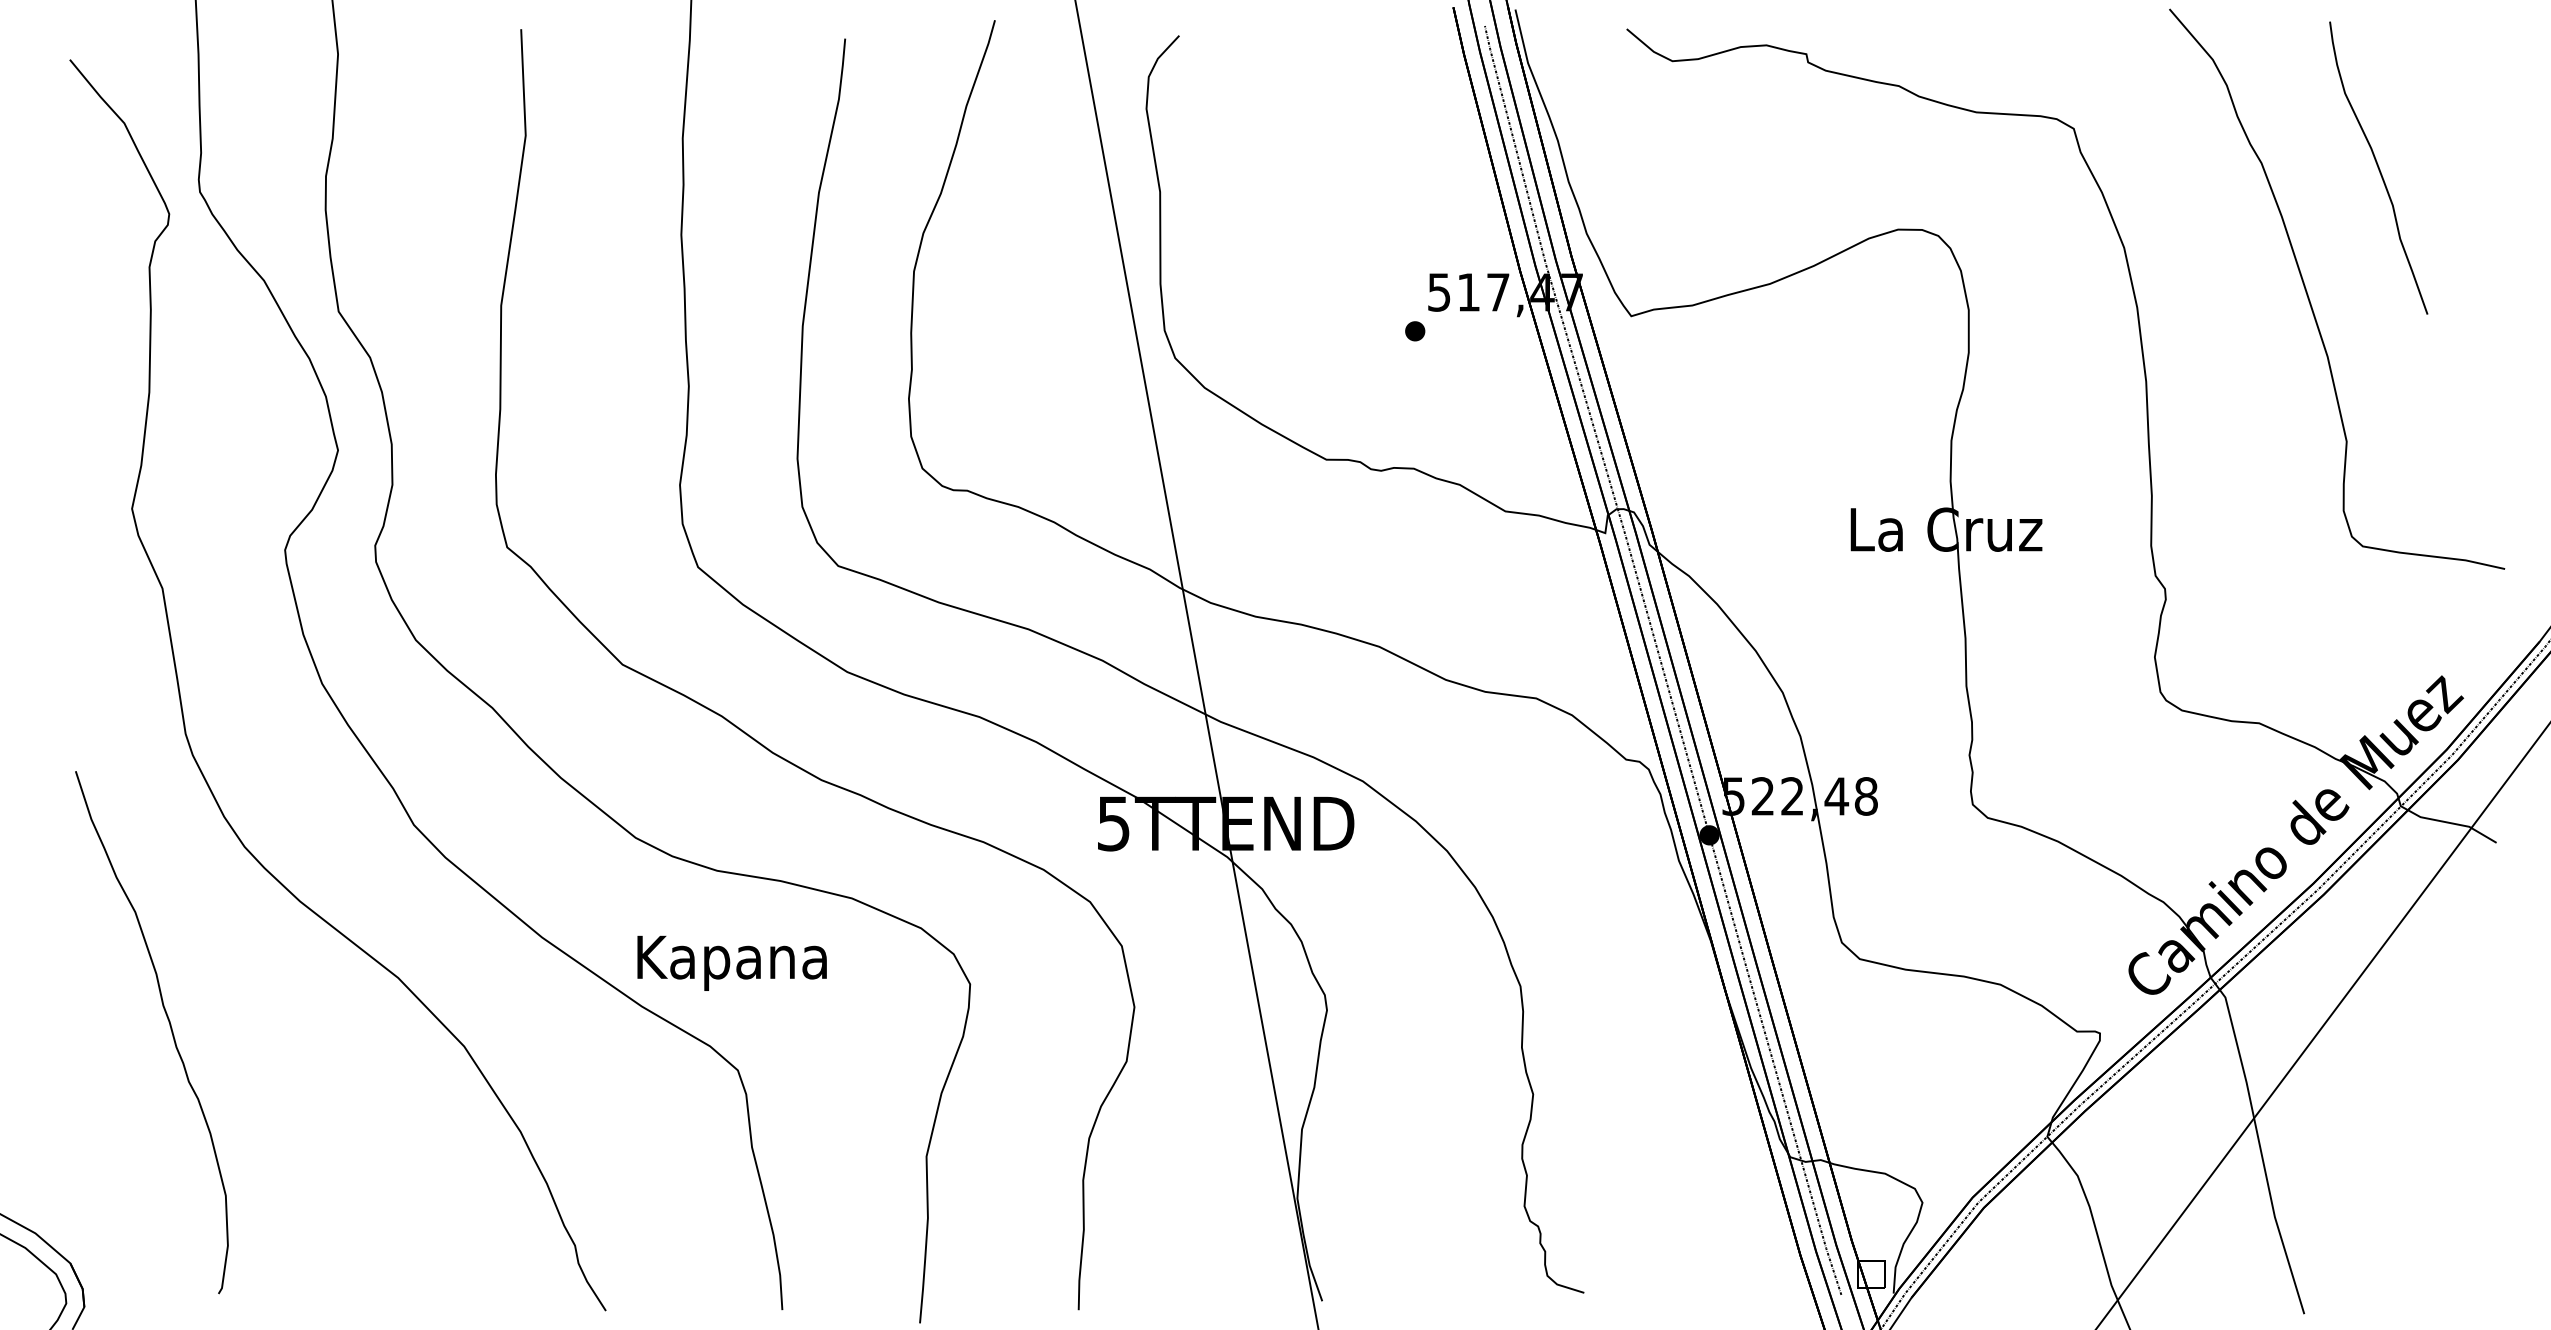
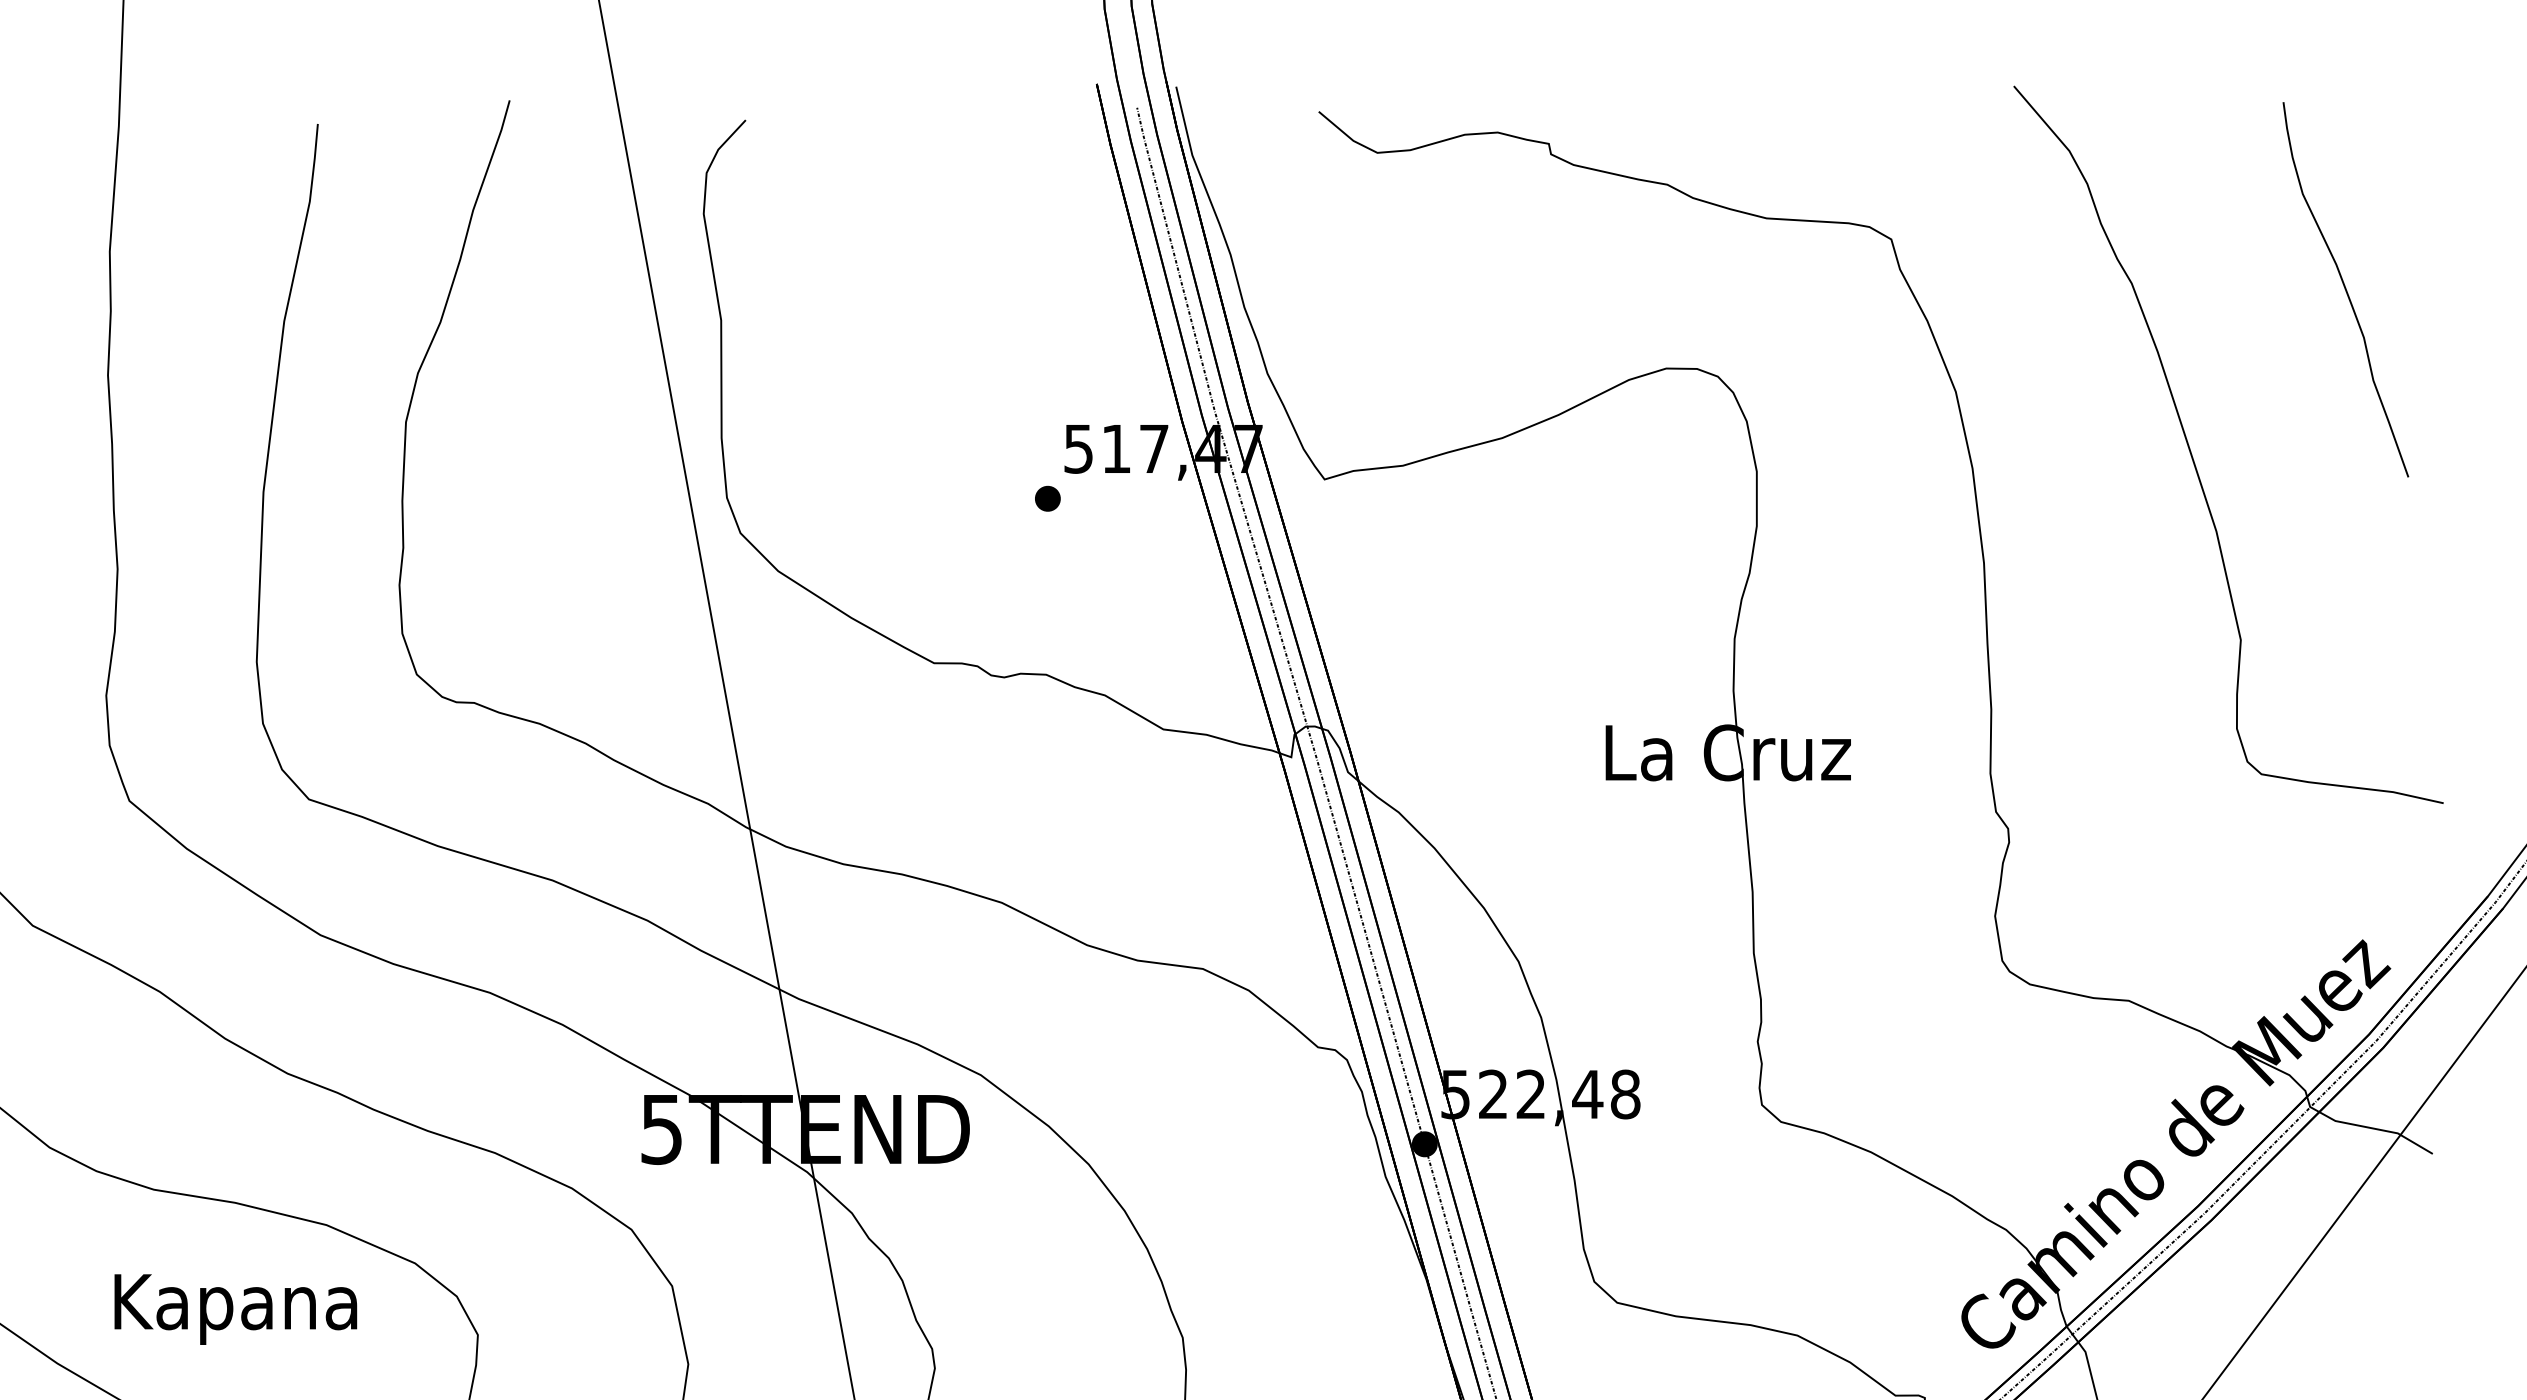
part: (2378, 167) -> (2345, 288), moved
text: (731, 962) -> (234, 1308), moved

